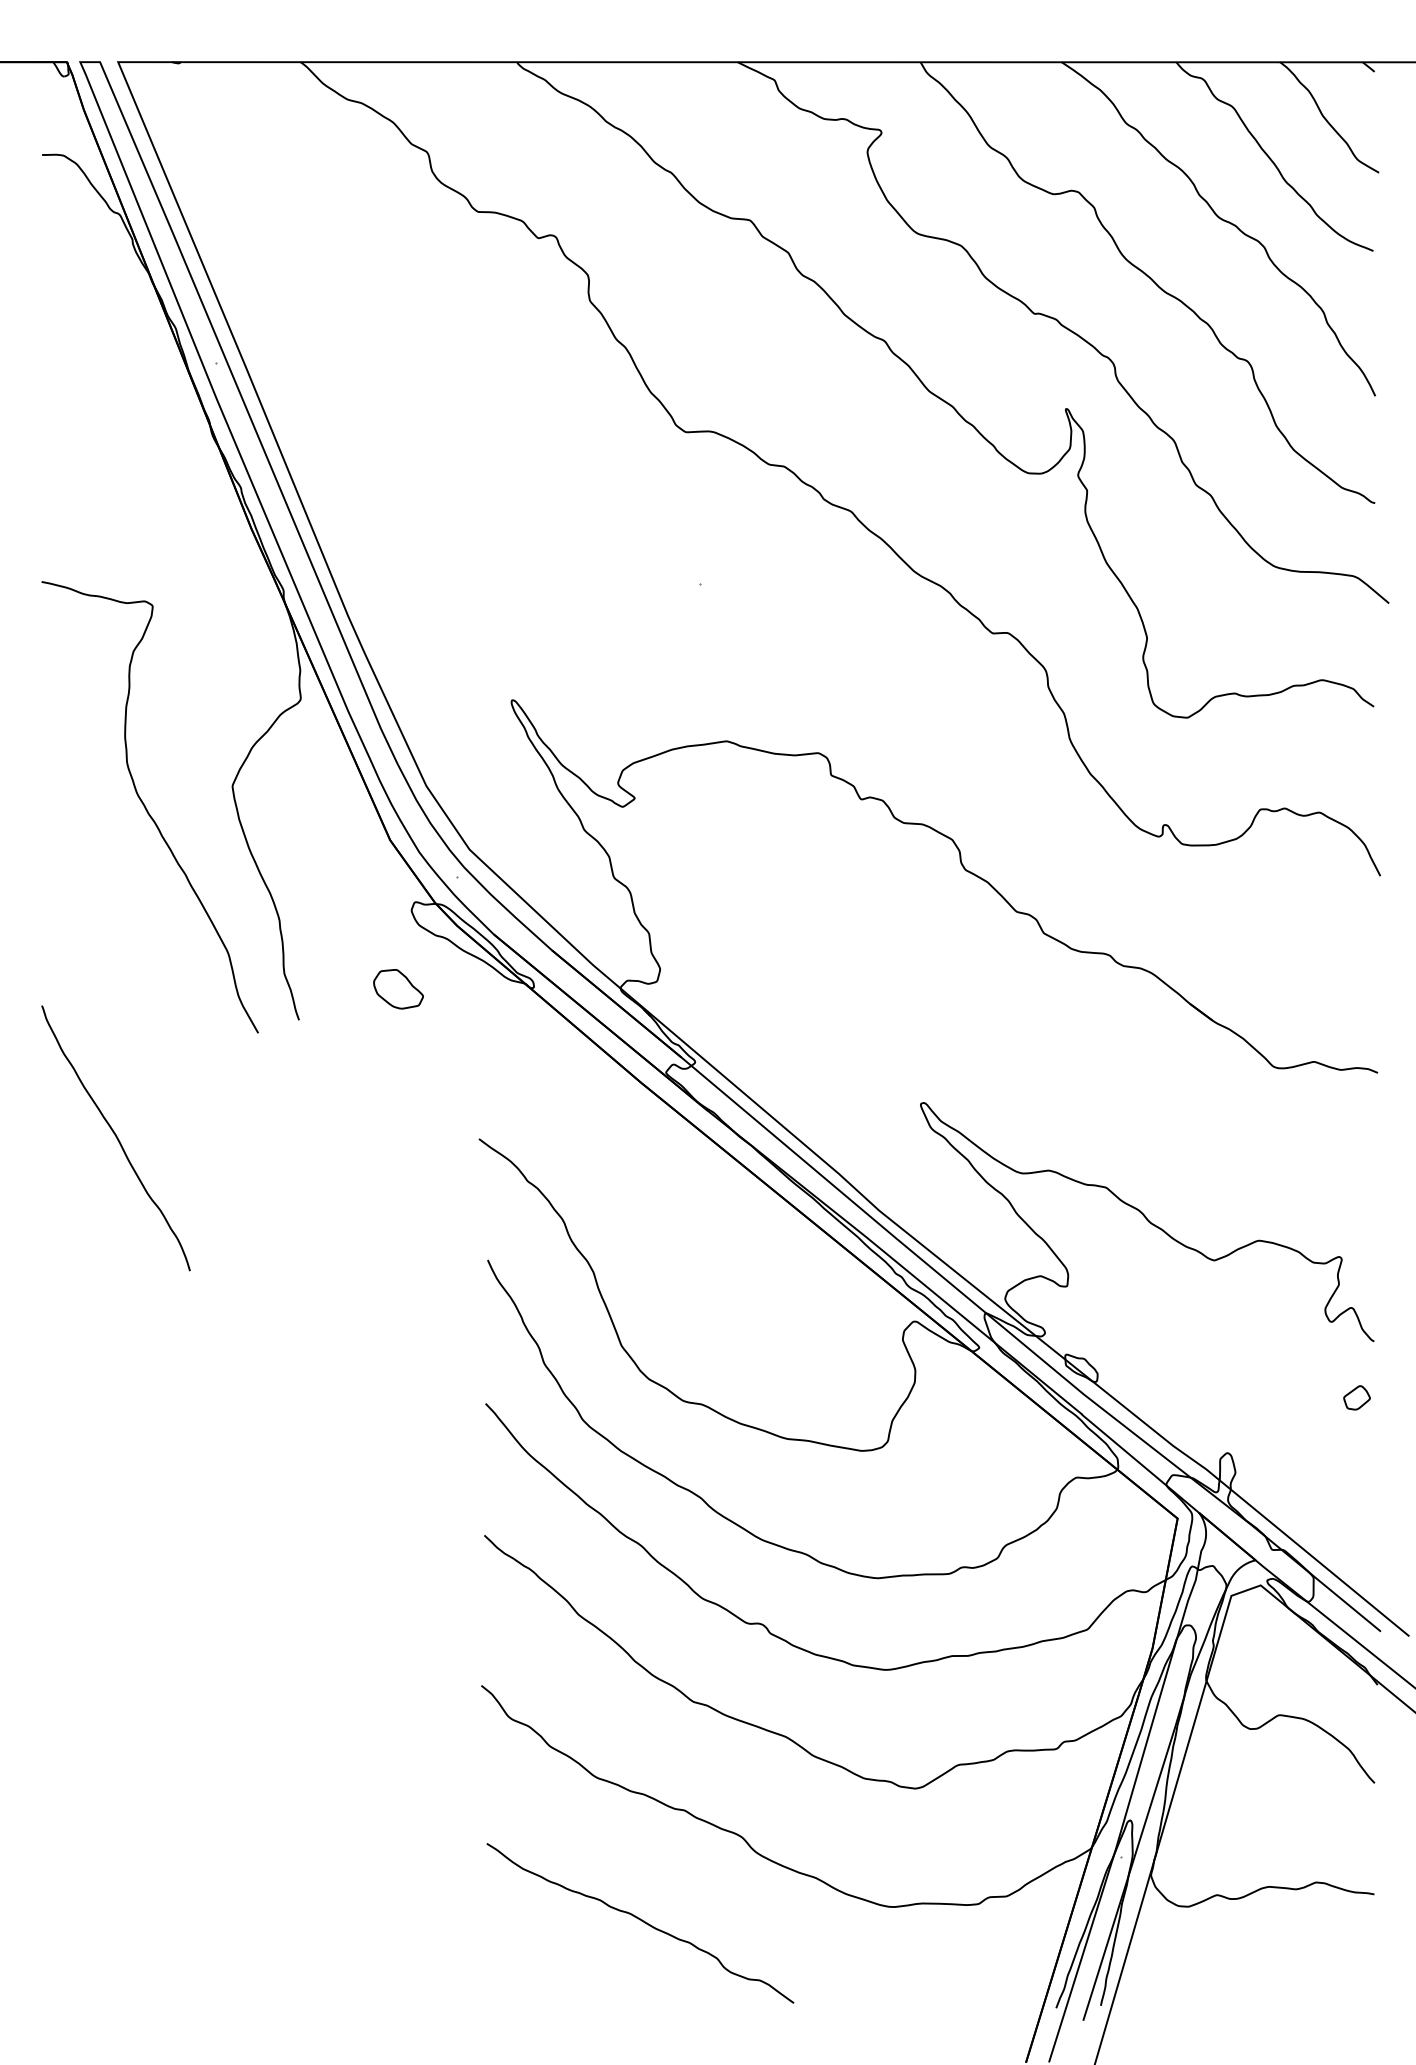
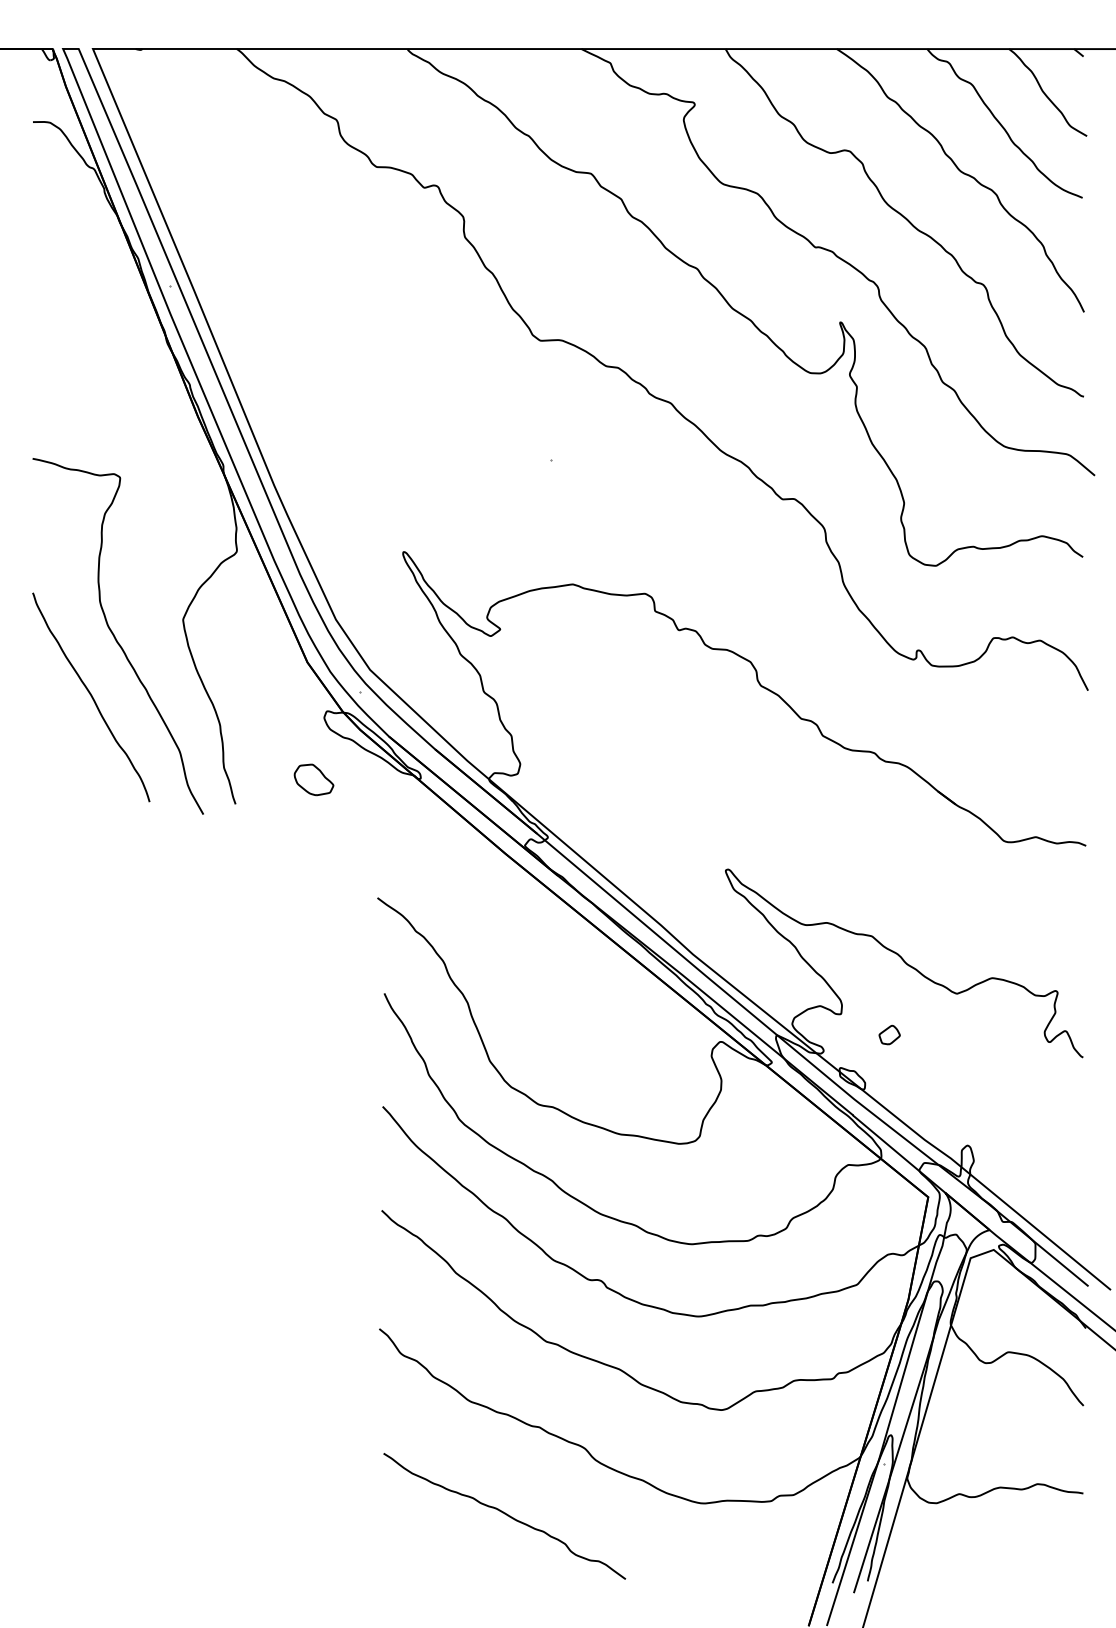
curve: (116, 1138) -> (91, 697), moved
part: (1356, 1397) -> (889, 1034), moved

